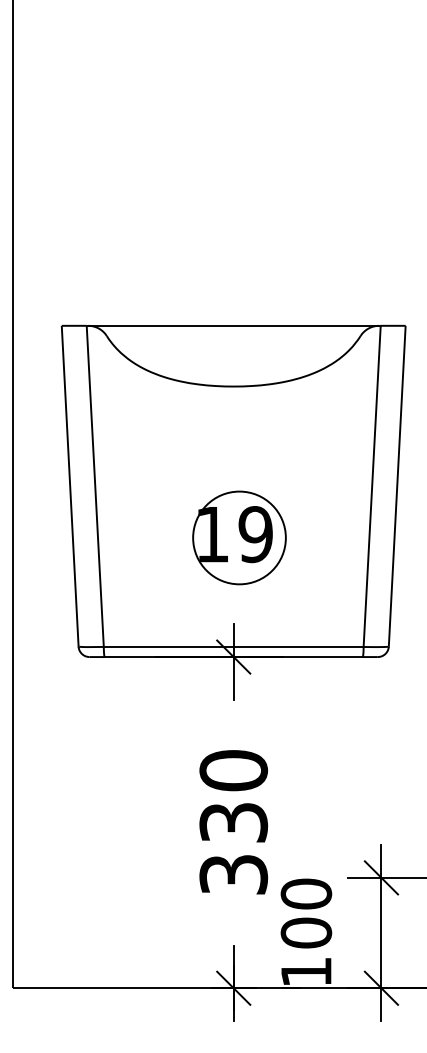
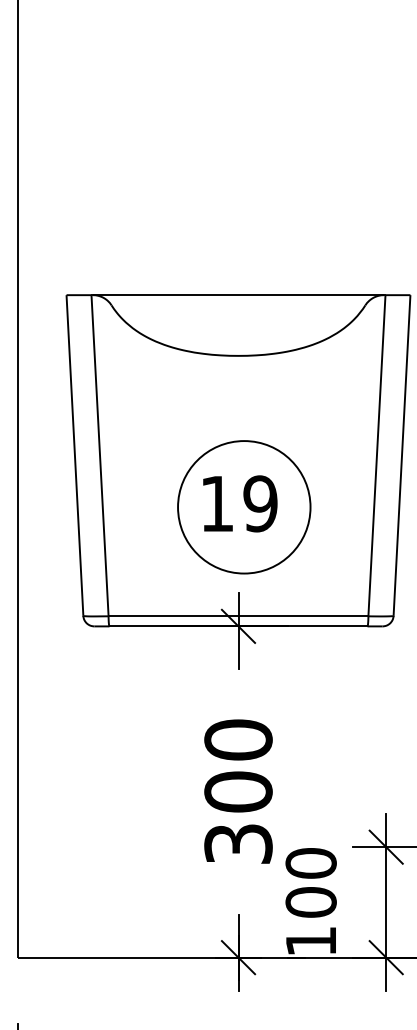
circle: (239, 537) -> (244, 506), size x1.43
text: (233, 822) -> (238, 791), 330 -> 300

